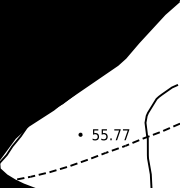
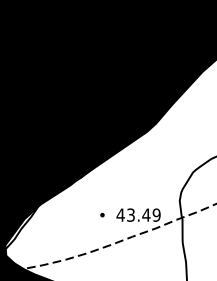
text: (110, 134) -> (138, 214), 55.77 -> 43.49

